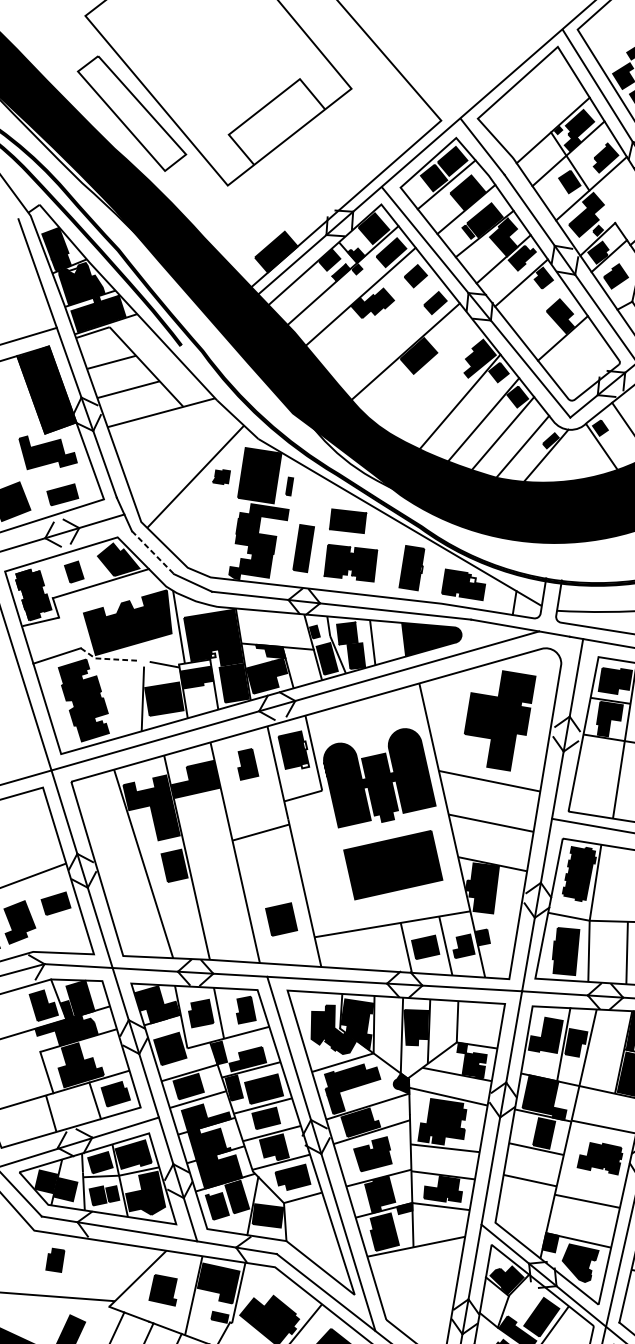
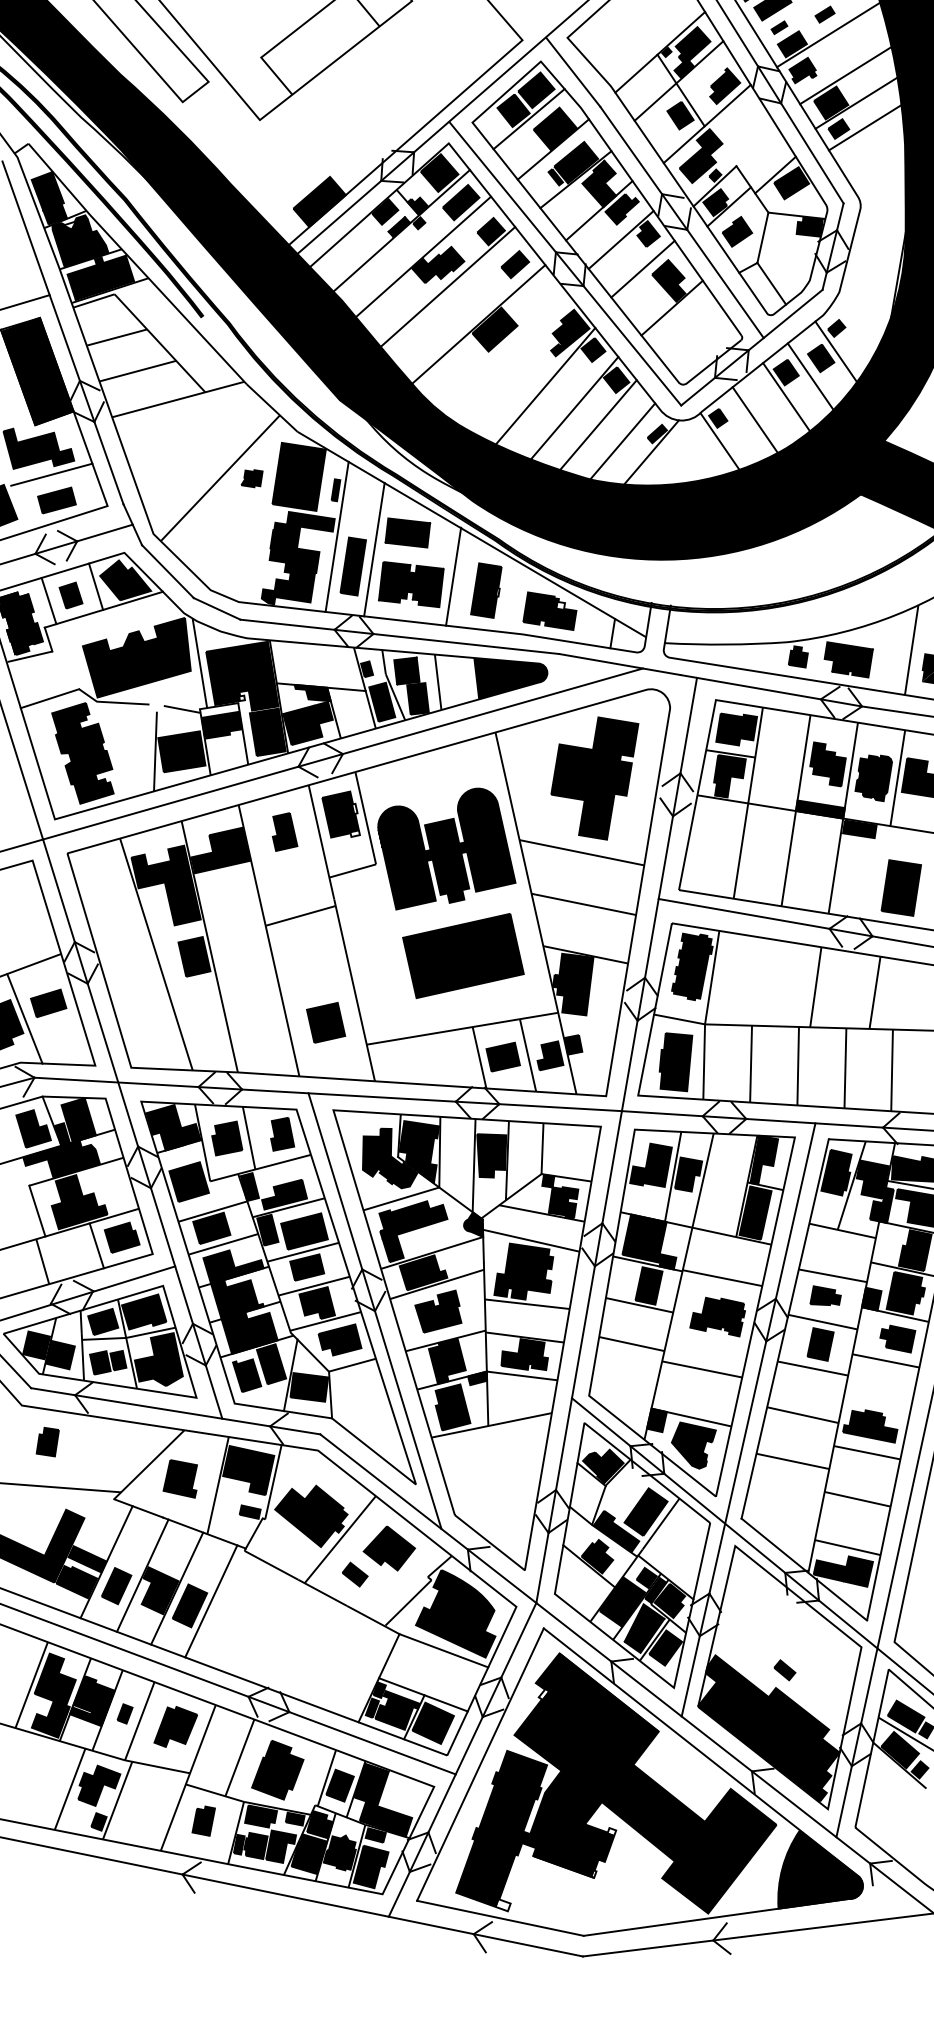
line: (538, 306) -> (642, 268), added
line: (380, 320) -> (447, 286), added
line: (58, 473) -> (51, 474), added
line: (290, 524) -> (336, 536), added
line: (320, 534) -> (374, 549), added
line: (153, 552) -> (168, 571), dashed -> solid
line: (385, 556) -> (453, 576), added
line: (94, 564) -> (96, 586), added
line: (55, 576) -> (48, 600), added
line: (107, 659) -> (111, 702), dashed -> solid
line: (36, 915) -> (24, 1018), added

